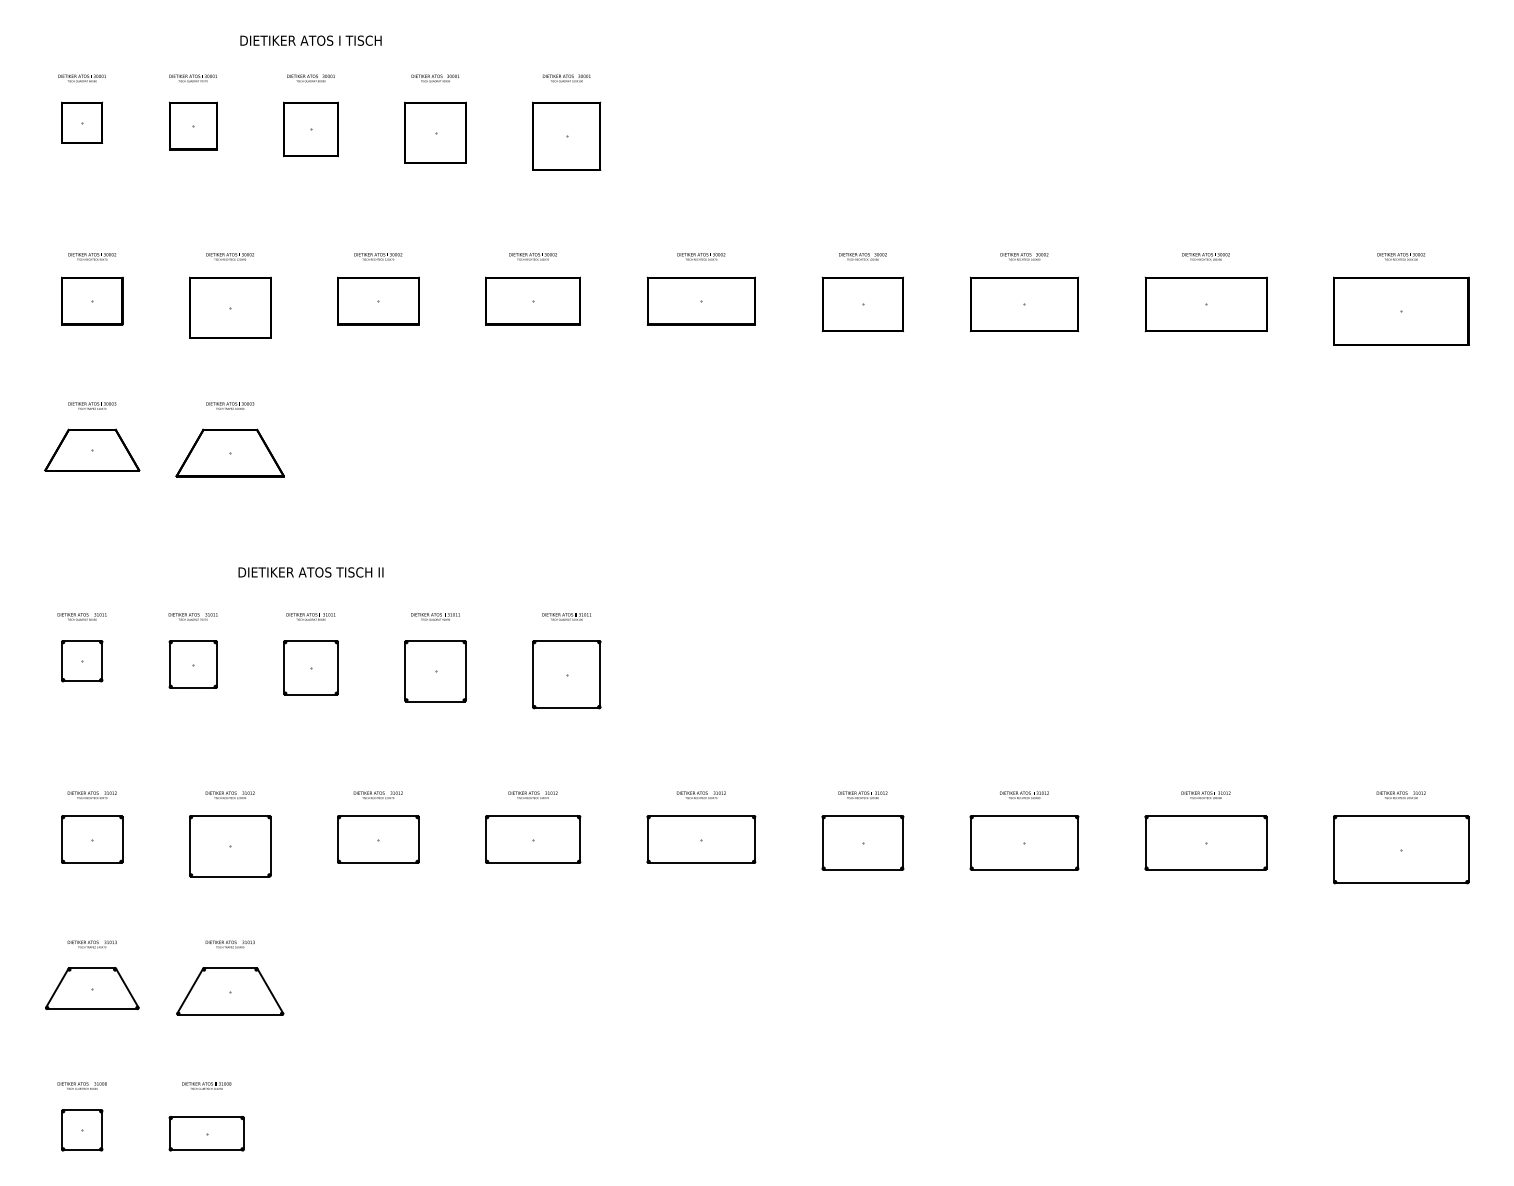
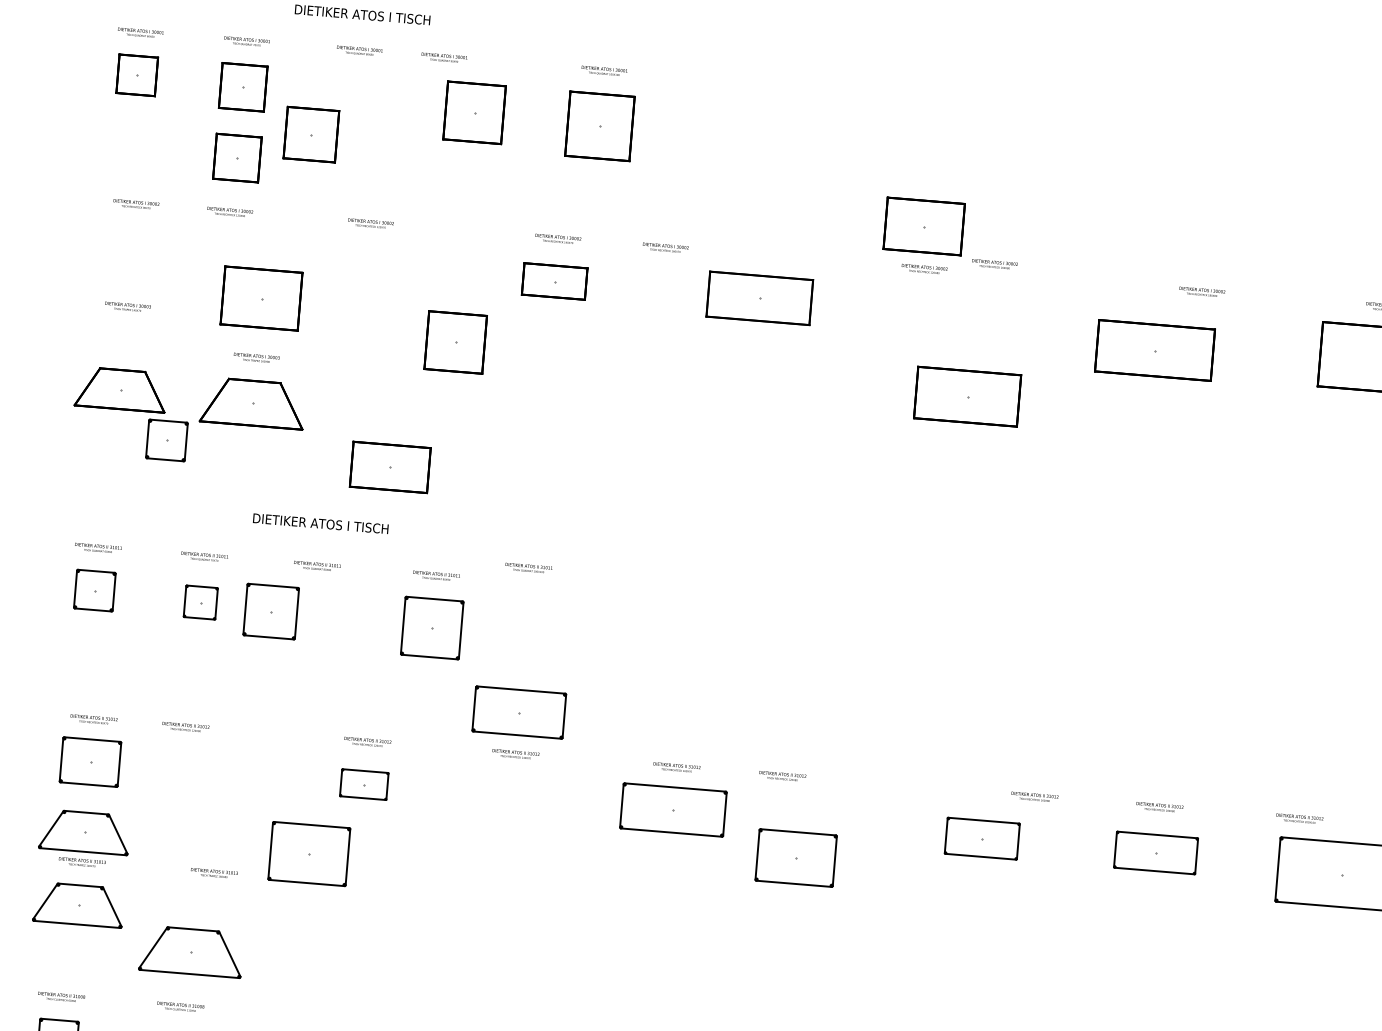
text: (435, 78) -> (444, 58), moved
part: (310, 129) -> (310, 134), moved
part: (193, 199) -> (237, 157), added
text: (229, 256) -> (229, 211), moved
text: (378, 256) -> (371, 223), moved
text: (701, 256) -> (665, 247), moved
text: (862, 256) -> (924, 268), moved
text: (1024, 256) -> (994, 264), moved
part: (92, 300) -> (133, 246), removed
part: (378, 300) -> (390, 466), moved
part: (532, 300) -> (554, 280), size x0.7
part: (700, 300) -> (758, 297), moved
part: (862, 303) -> (923, 225), moved
part: (1024, 303) -> (967, 395), moved
part: (1205, 303) -> (1154, 349), moved
part: (230, 307) -> (261, 298), moved
part: (435, 372) -> (455, 342), added
text: (92, 405) -> (128, 306), moved
part: (144, 499) -> (167, 440), added
text: (310, 572) -> (320, 523), DIETIKER ATOS TISCH II -> DIETIKER ATOS I TISCH
text: (566, 616) -> (528, 567), moved
part: (192, 664) -> (200, 602), size x0.7
part: (310, 667) -> (270, 611), moved
part: (566, 674) -> (557, 641), removed
text: (229, 795) -> (185, 727), moved
text: (862, 795) -> (782, 776), moved
text: (1024, 795) -> (1034, 797), moved
text: (1400, 795) -> (1298, 819), moved
part: (378, 839) -> (364, 784), size x0.6
part: (533, 839) -> (519, 712), moved
part: (862, 842) -> (795, 857), moved
part: (1024, 842) -> (982, 838), size x0.7
part: (1205, 842) -> (1155, 852), size x0.7
part: (230, 846) -> (309, 854), moved
part: (92, 912) -> (84, 831), added
part: (230, 991) -> (191, 951), moved

